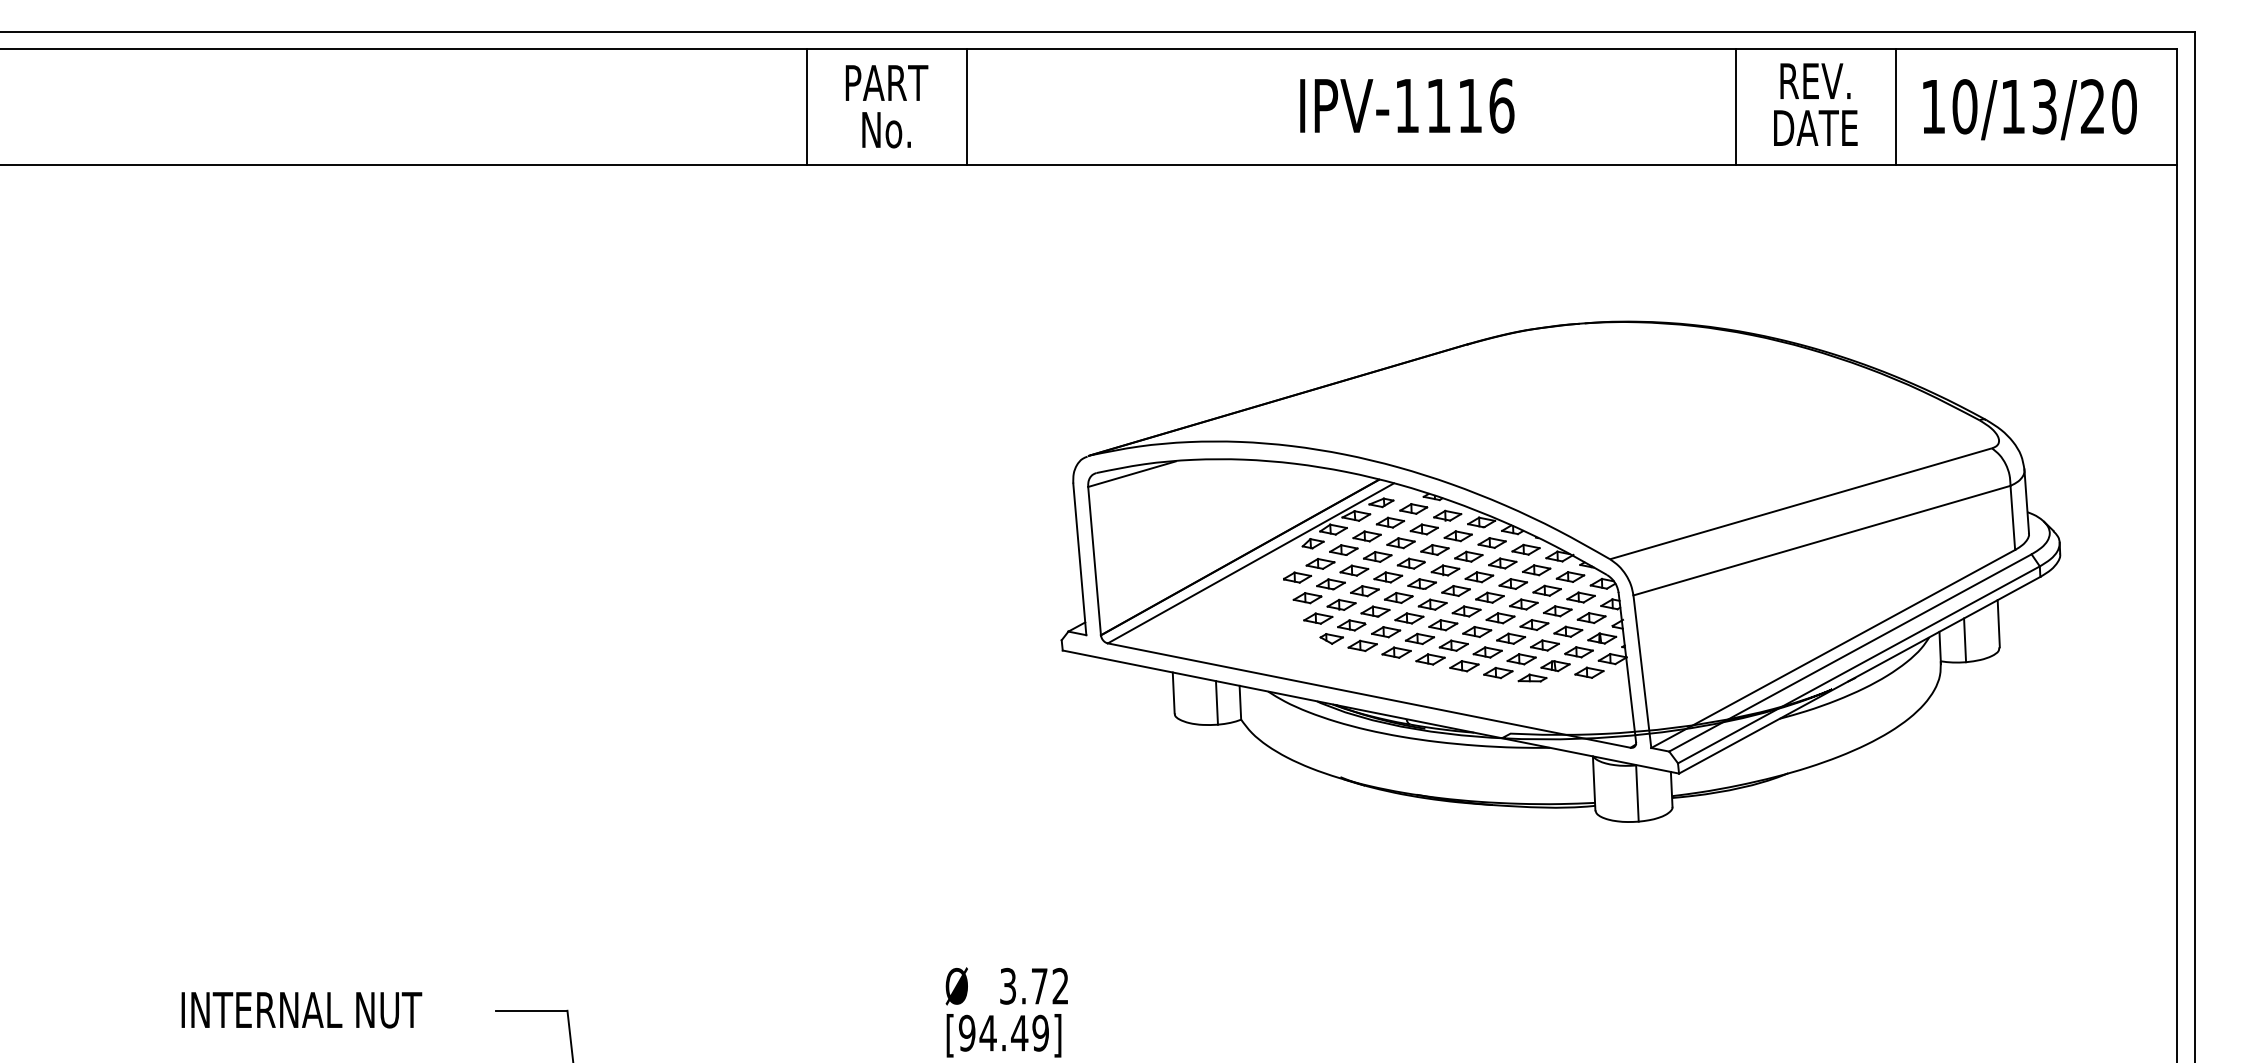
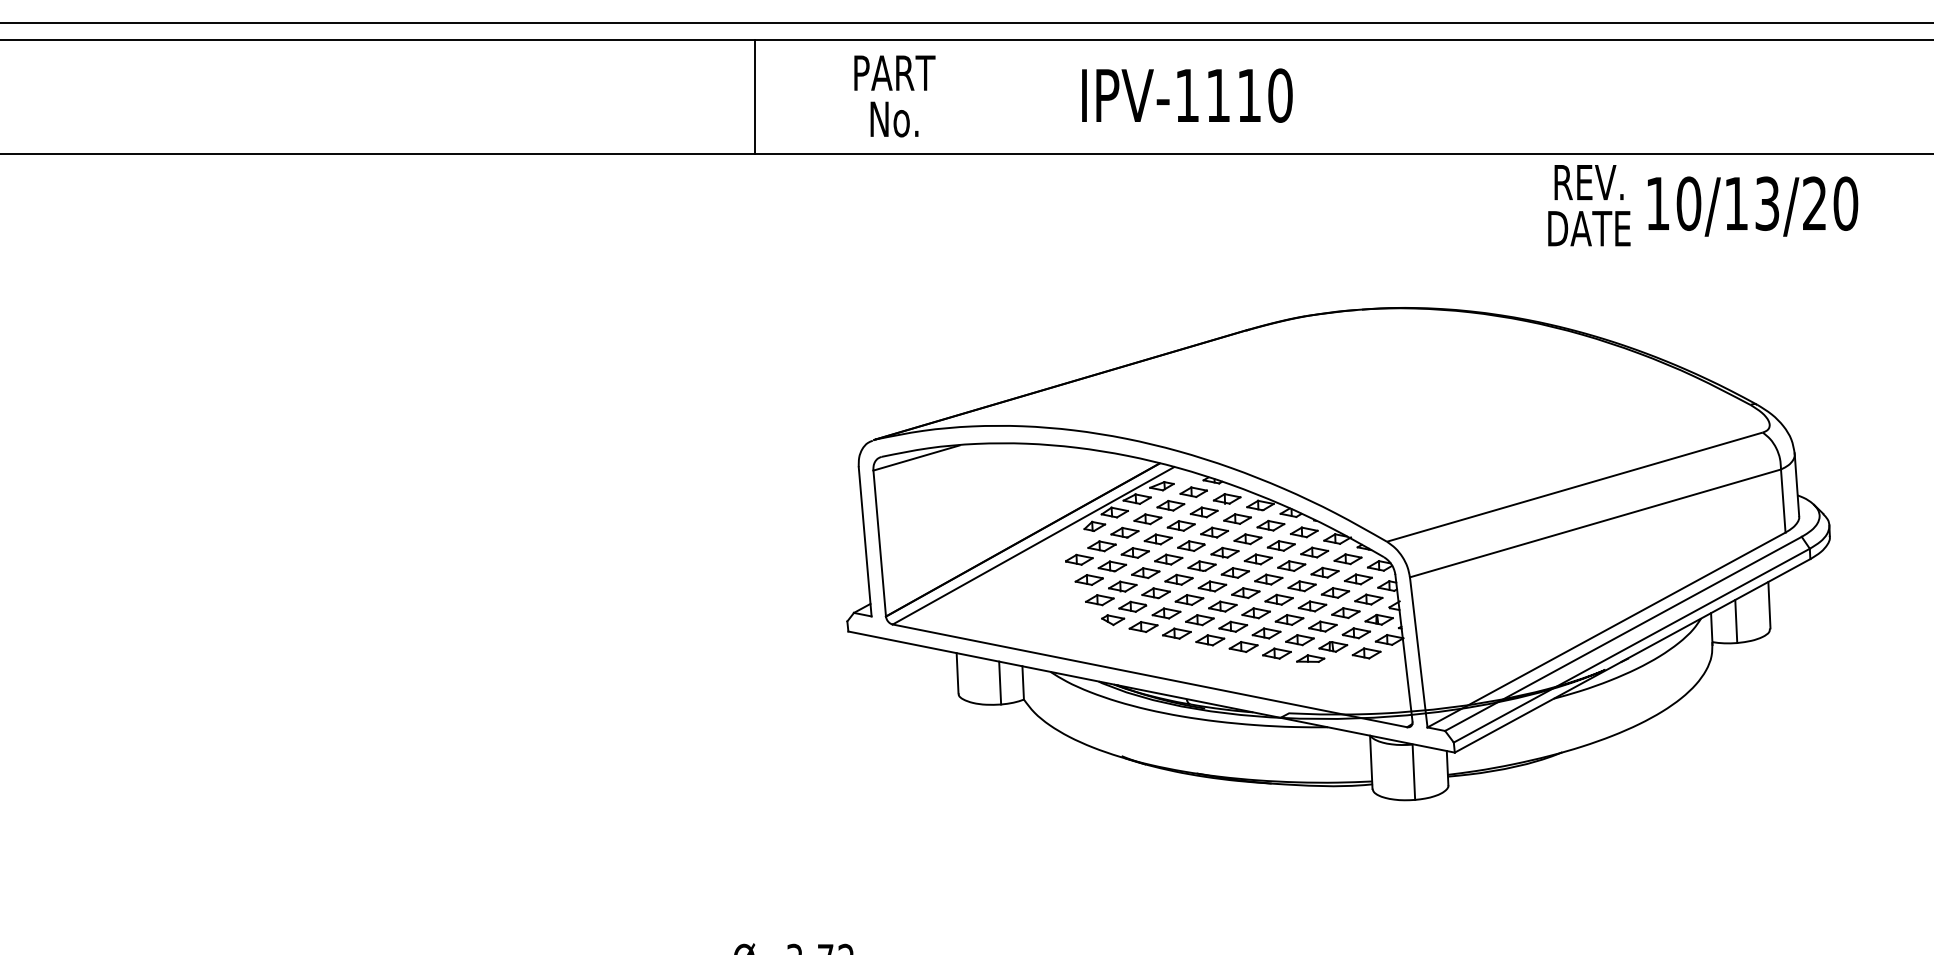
text: (1815, 104) -> (1589, 205), moved
text: (1501, 105) -> (1280, 95), IPV-1116 -> IPV-1110
text: (886, 106) -> (894, 96), moved
line: (806, 107) -> (596, 97), removed
line: (1735, 107) -> (1510, 97), removed
line: (1896, 107) -> (1668, 97), removed
text: (2029, 109) -> (1752, 206), moved

